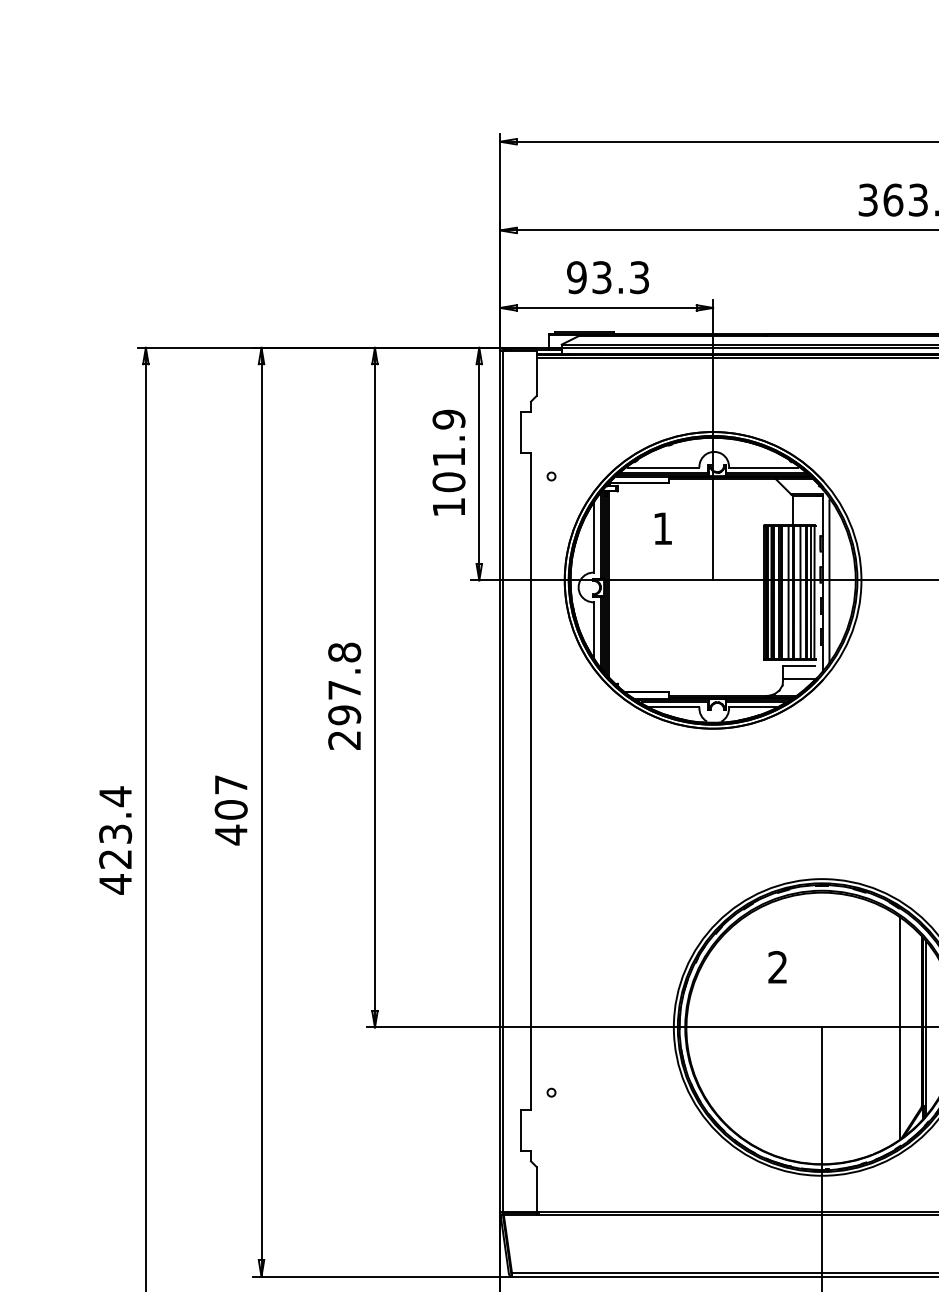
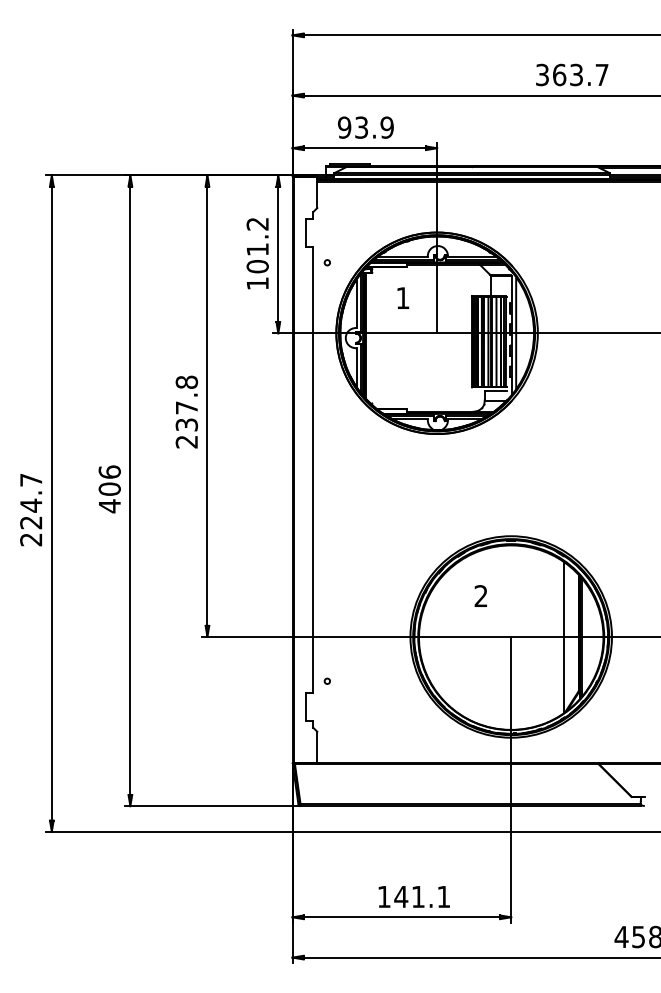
text: (638, 277) -> (386, 127), 93.3 -> 93.9
text: (448, 418) -> (257, 223), 101.9 -> 101.2
text: (344, 714) -> (186, 424), 297.8 -> 237.8
text: (230, 783) -> (109, 471), 407 -> 406
text: (115, 839) -> (31, 509), 423.4 -> 224.7

